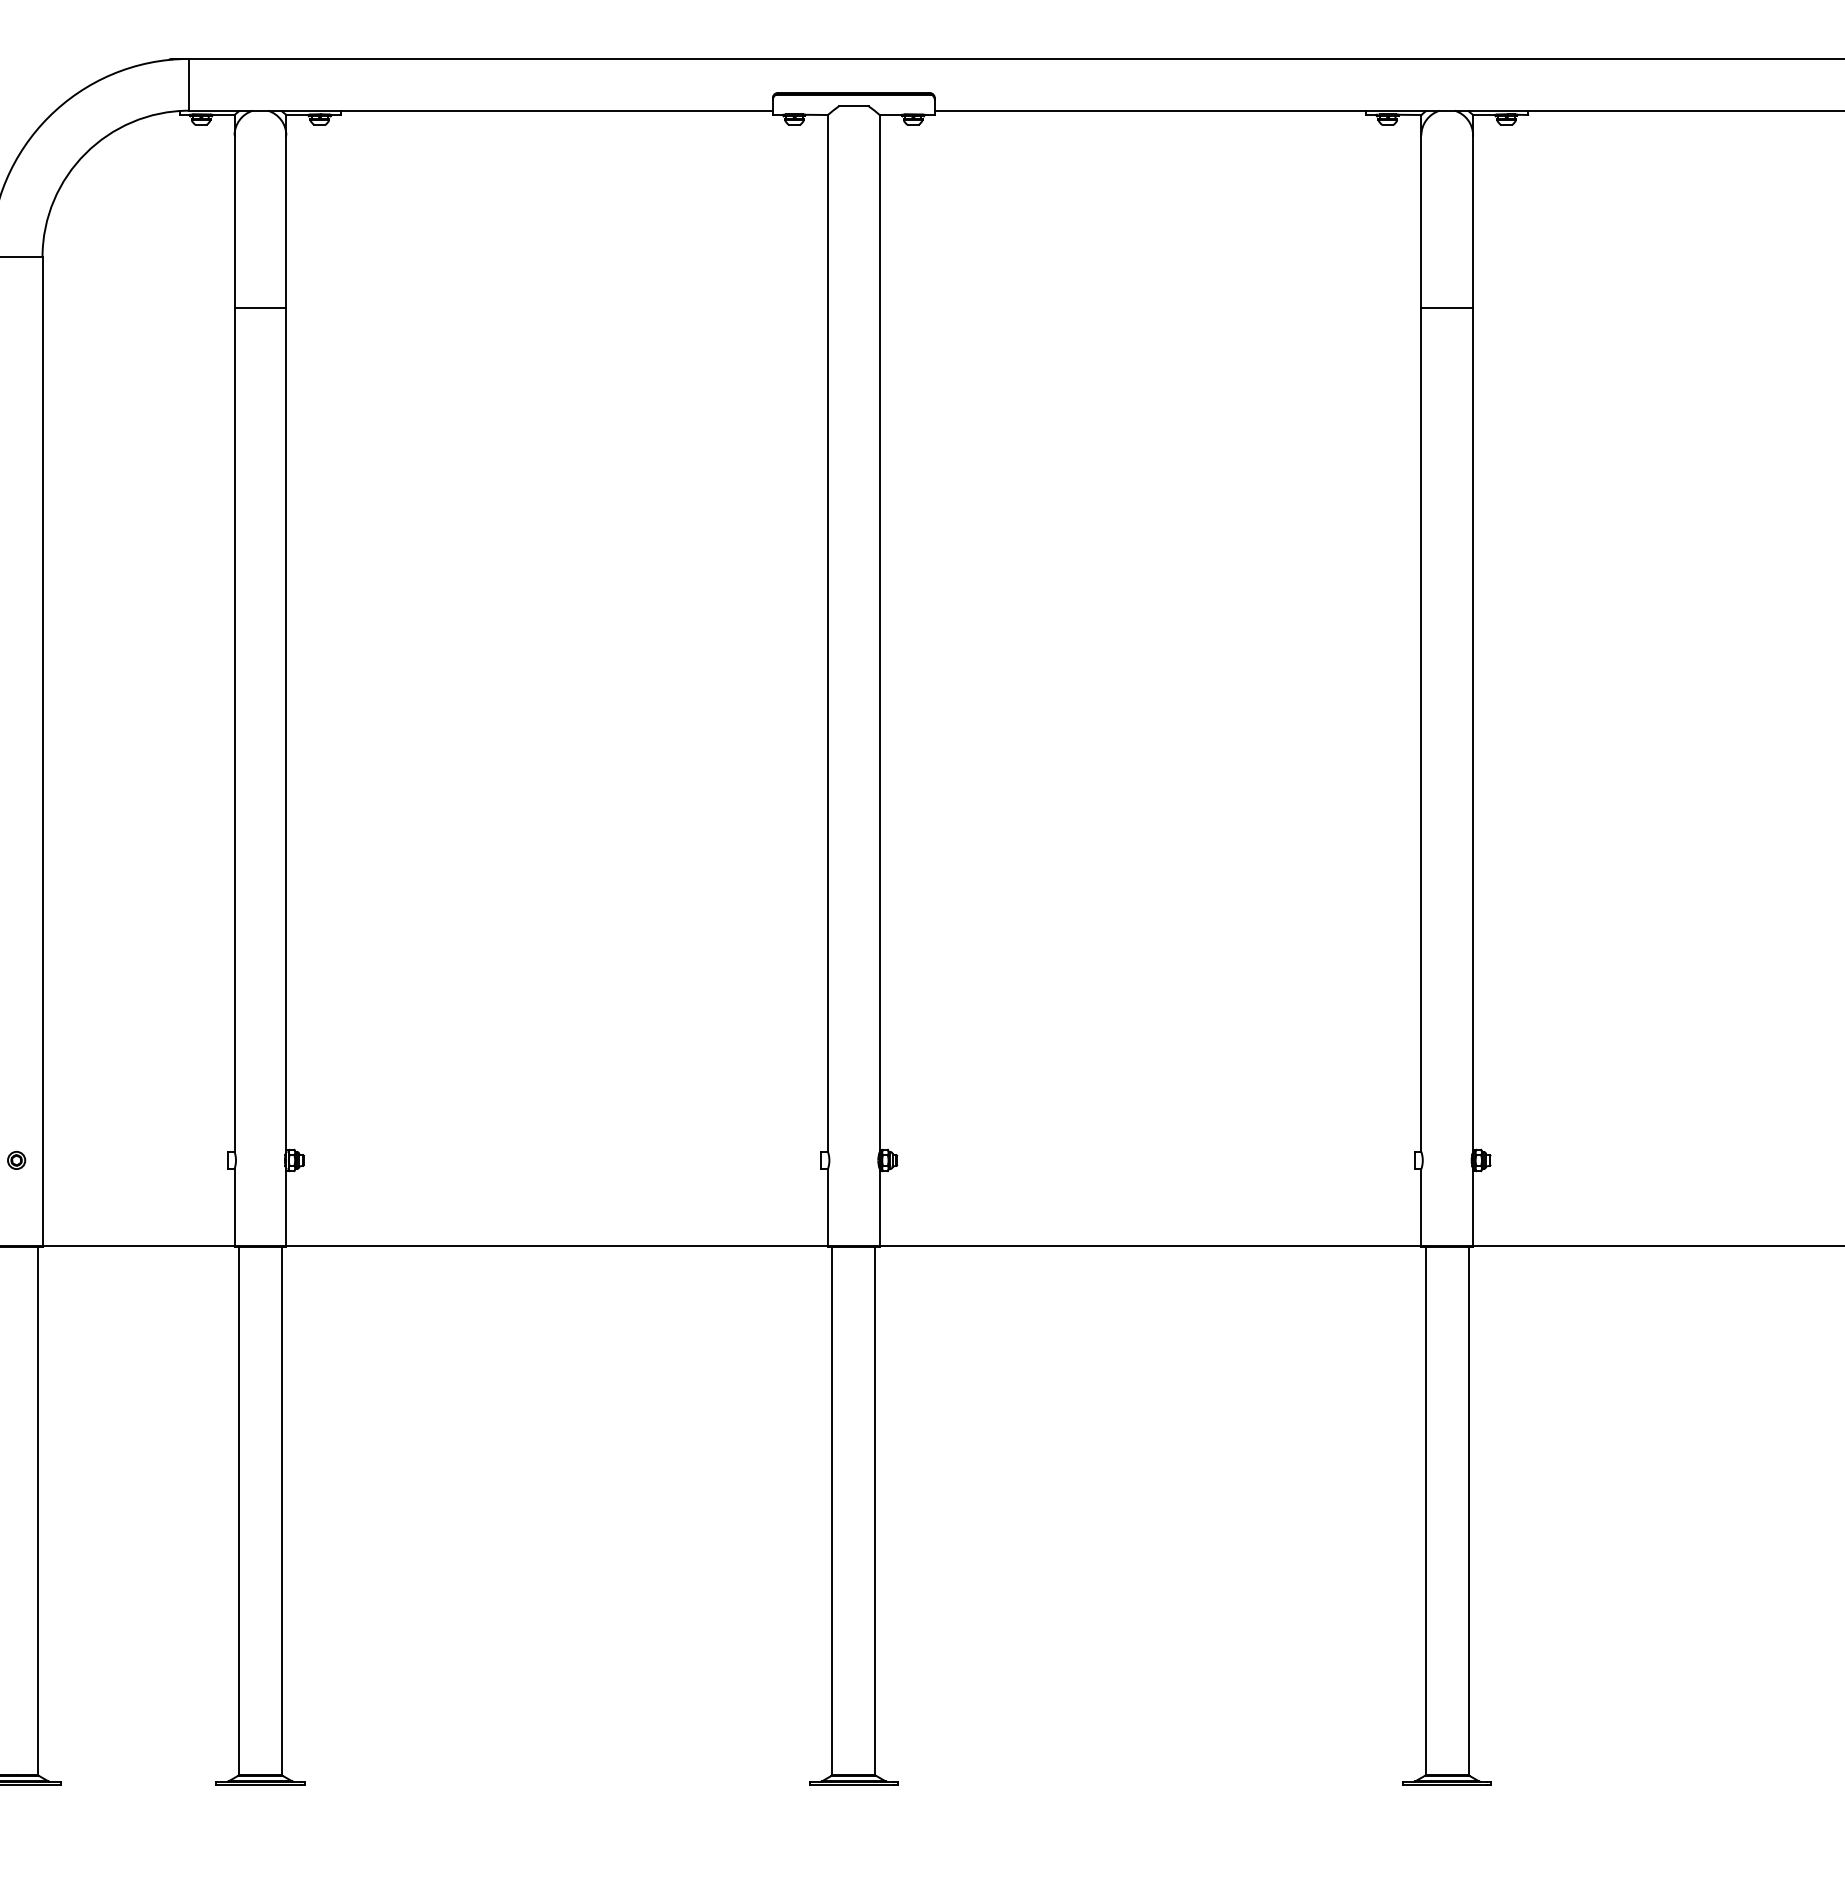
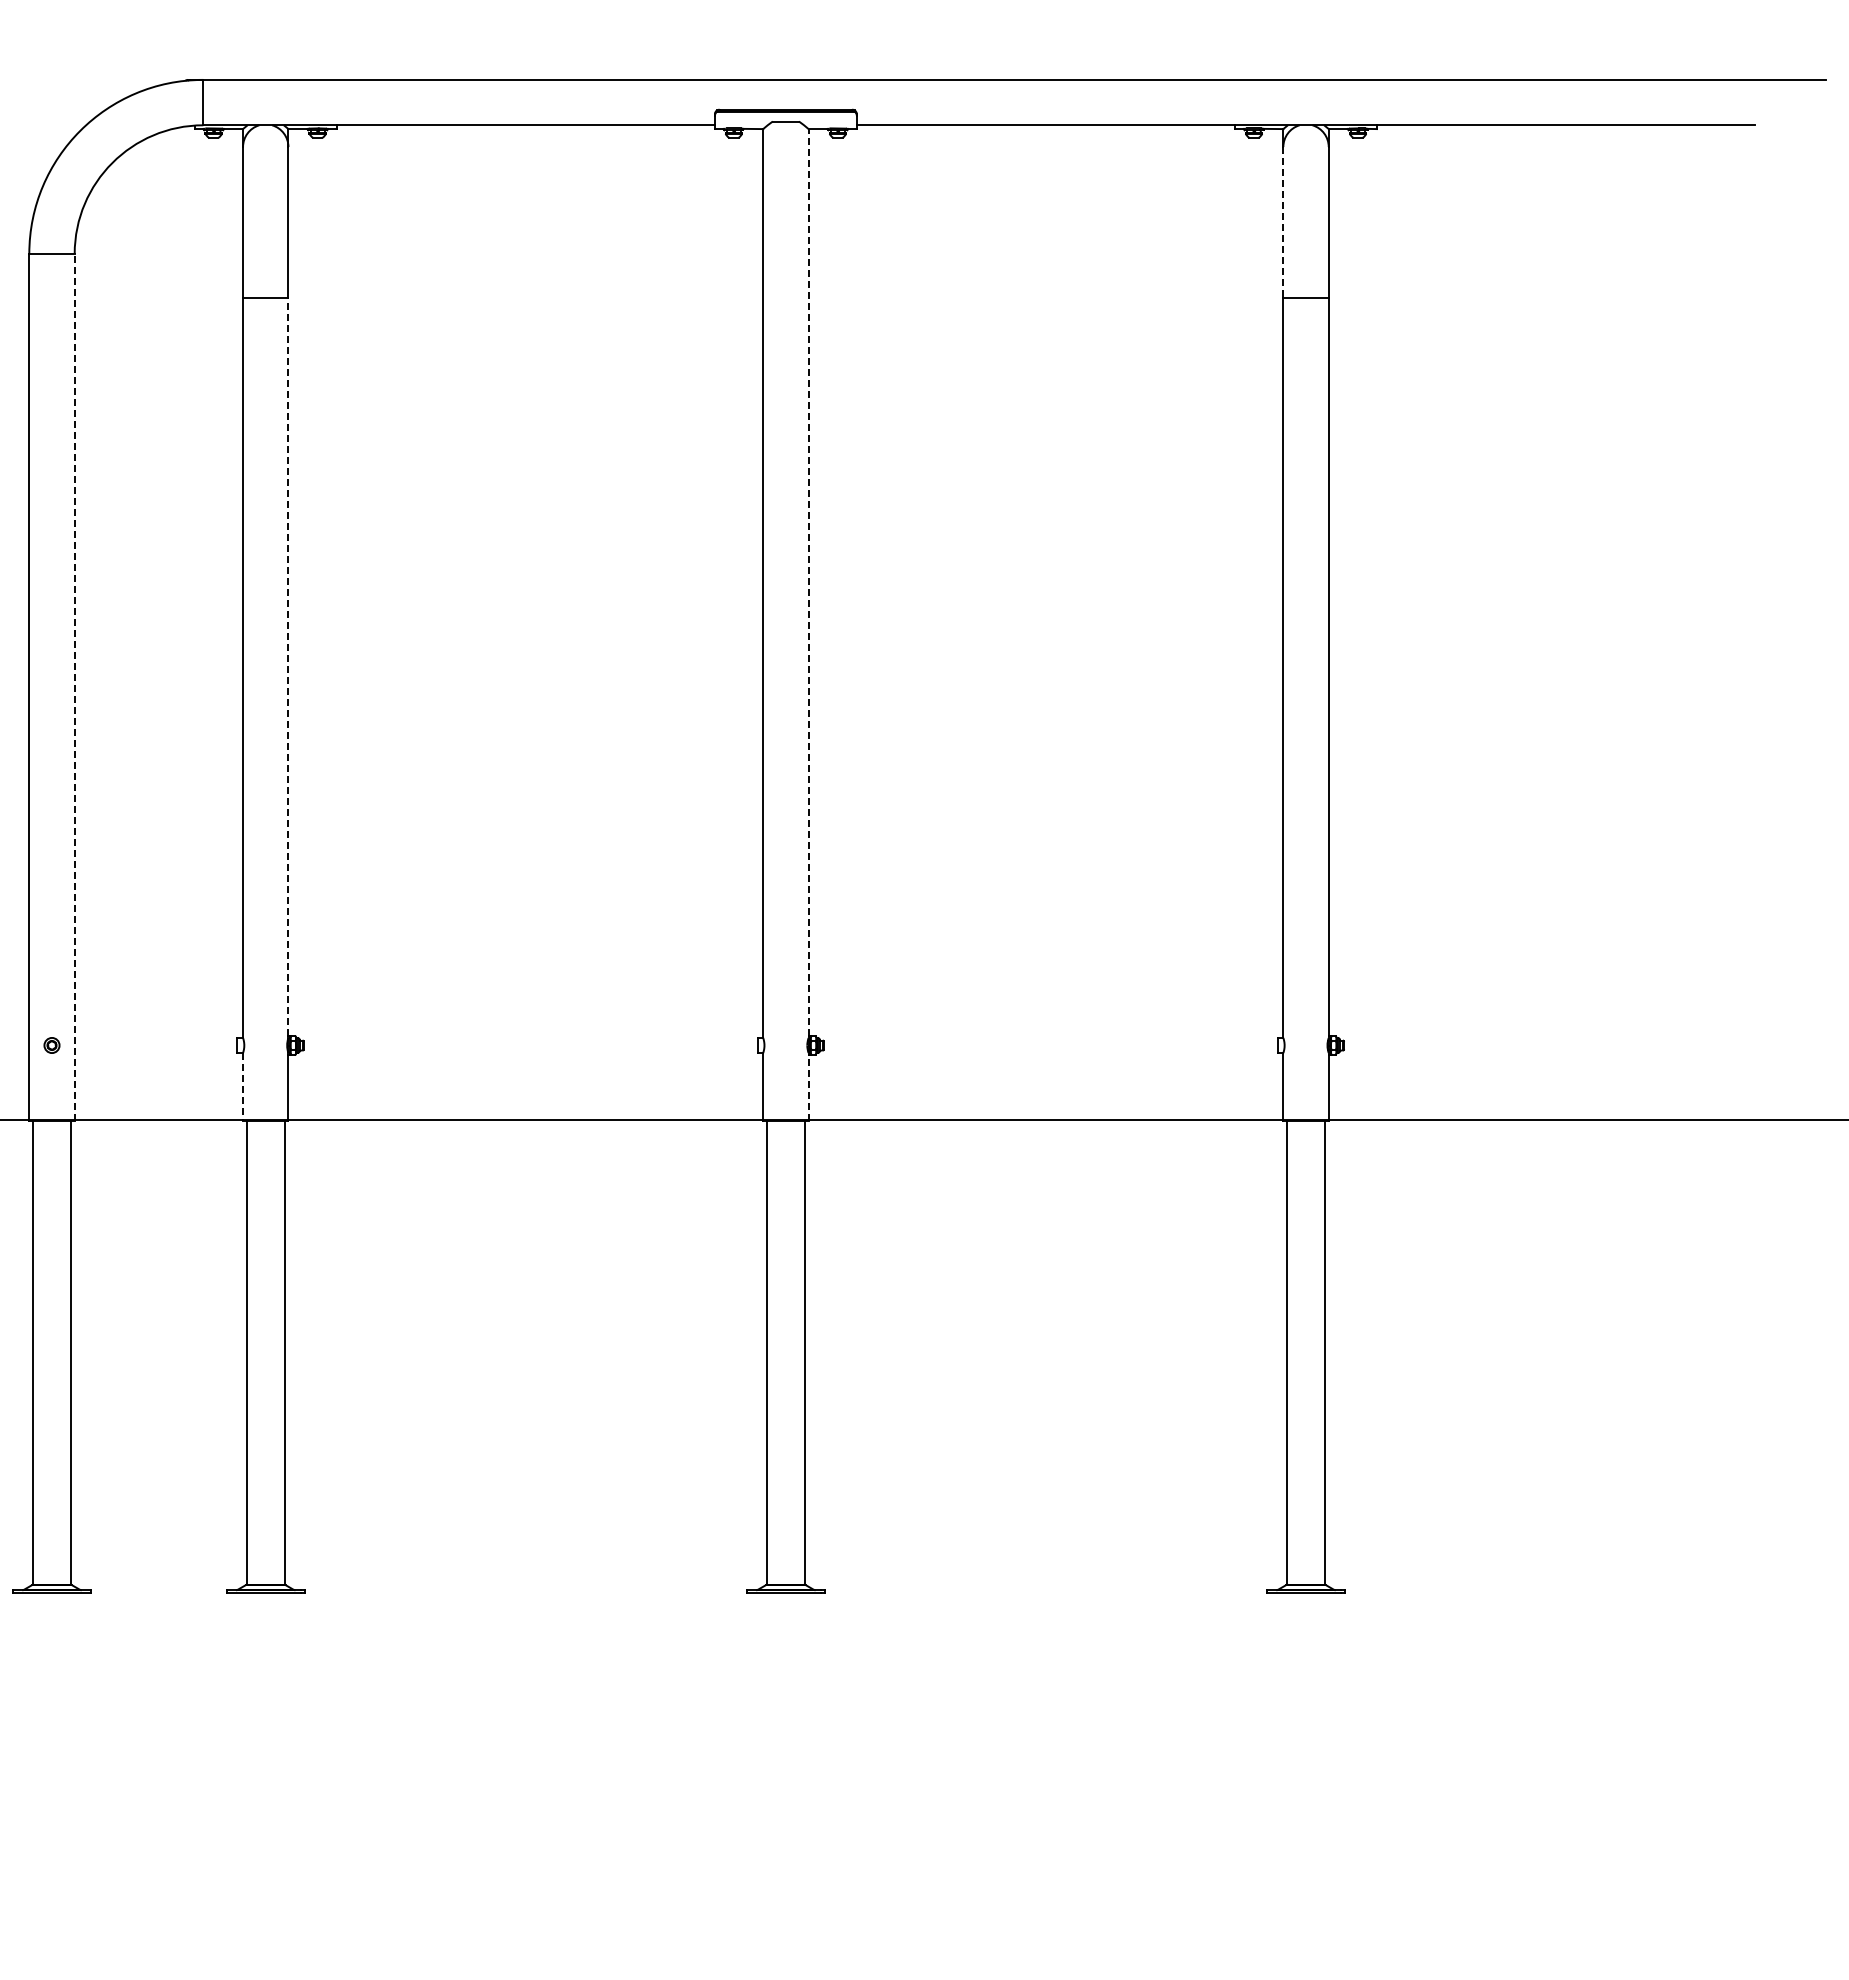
line: (1421, 221) -> (1283, 222), solid -> dashed
line: (879, 632) -> (808, 582), solid -> dashed
line: (286, 729) -> (288, 667), solid -> dashed
line: (42, 752) -> (74, 687), solid -> dashed
line: (235, 1208) -> (243, 1087), solid -> dashed
line: (879, 1208) -> (808, 1087), solid -> dashed

